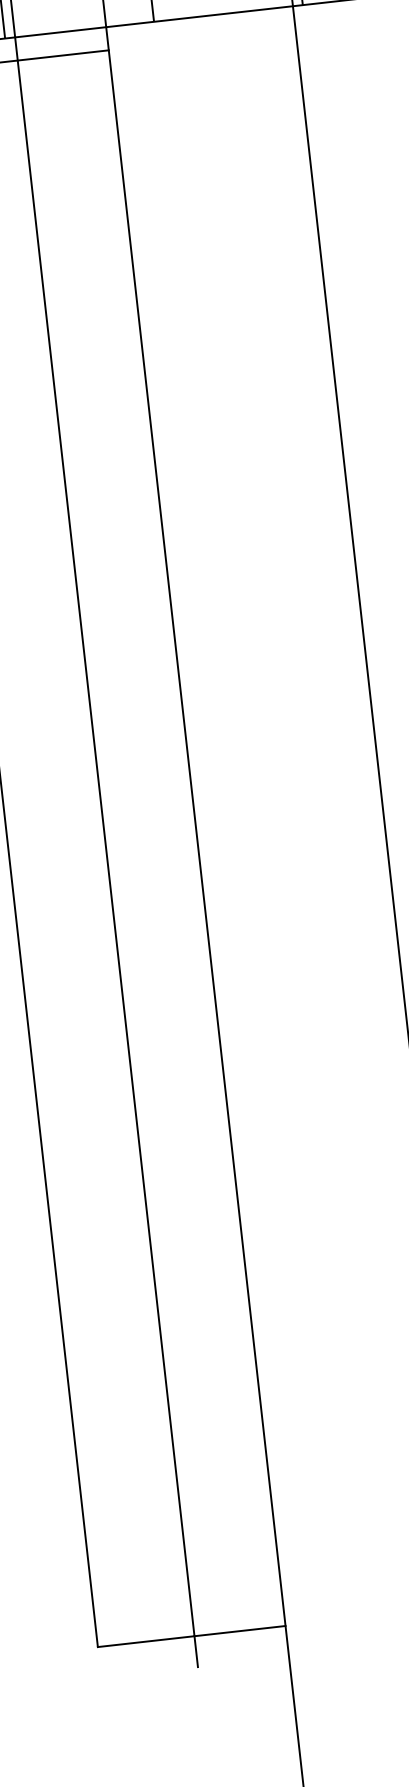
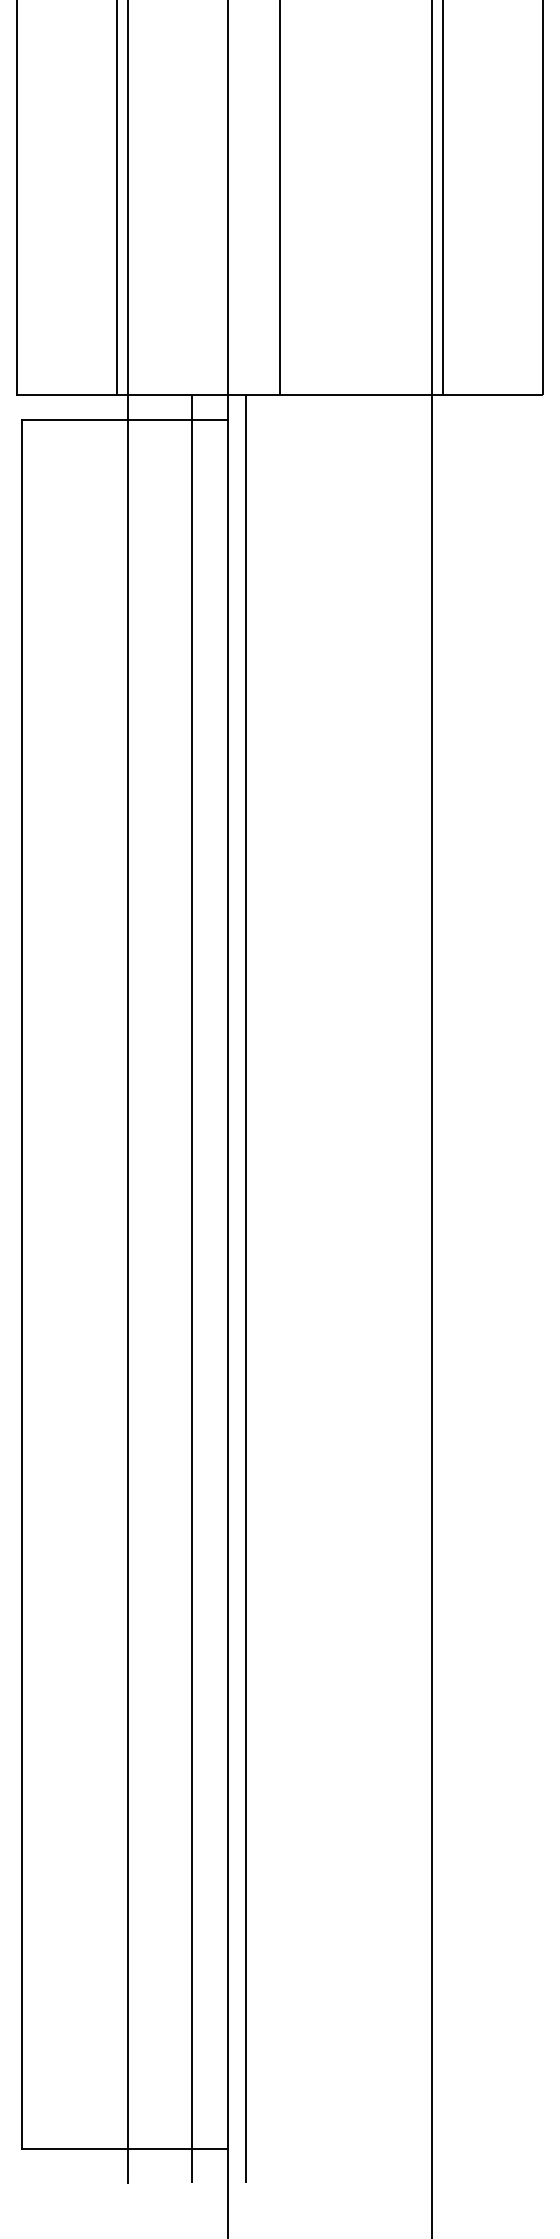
line: (214, 840) -> (246, 1289), added
line: (164, 846) -> (191, 1289), added

